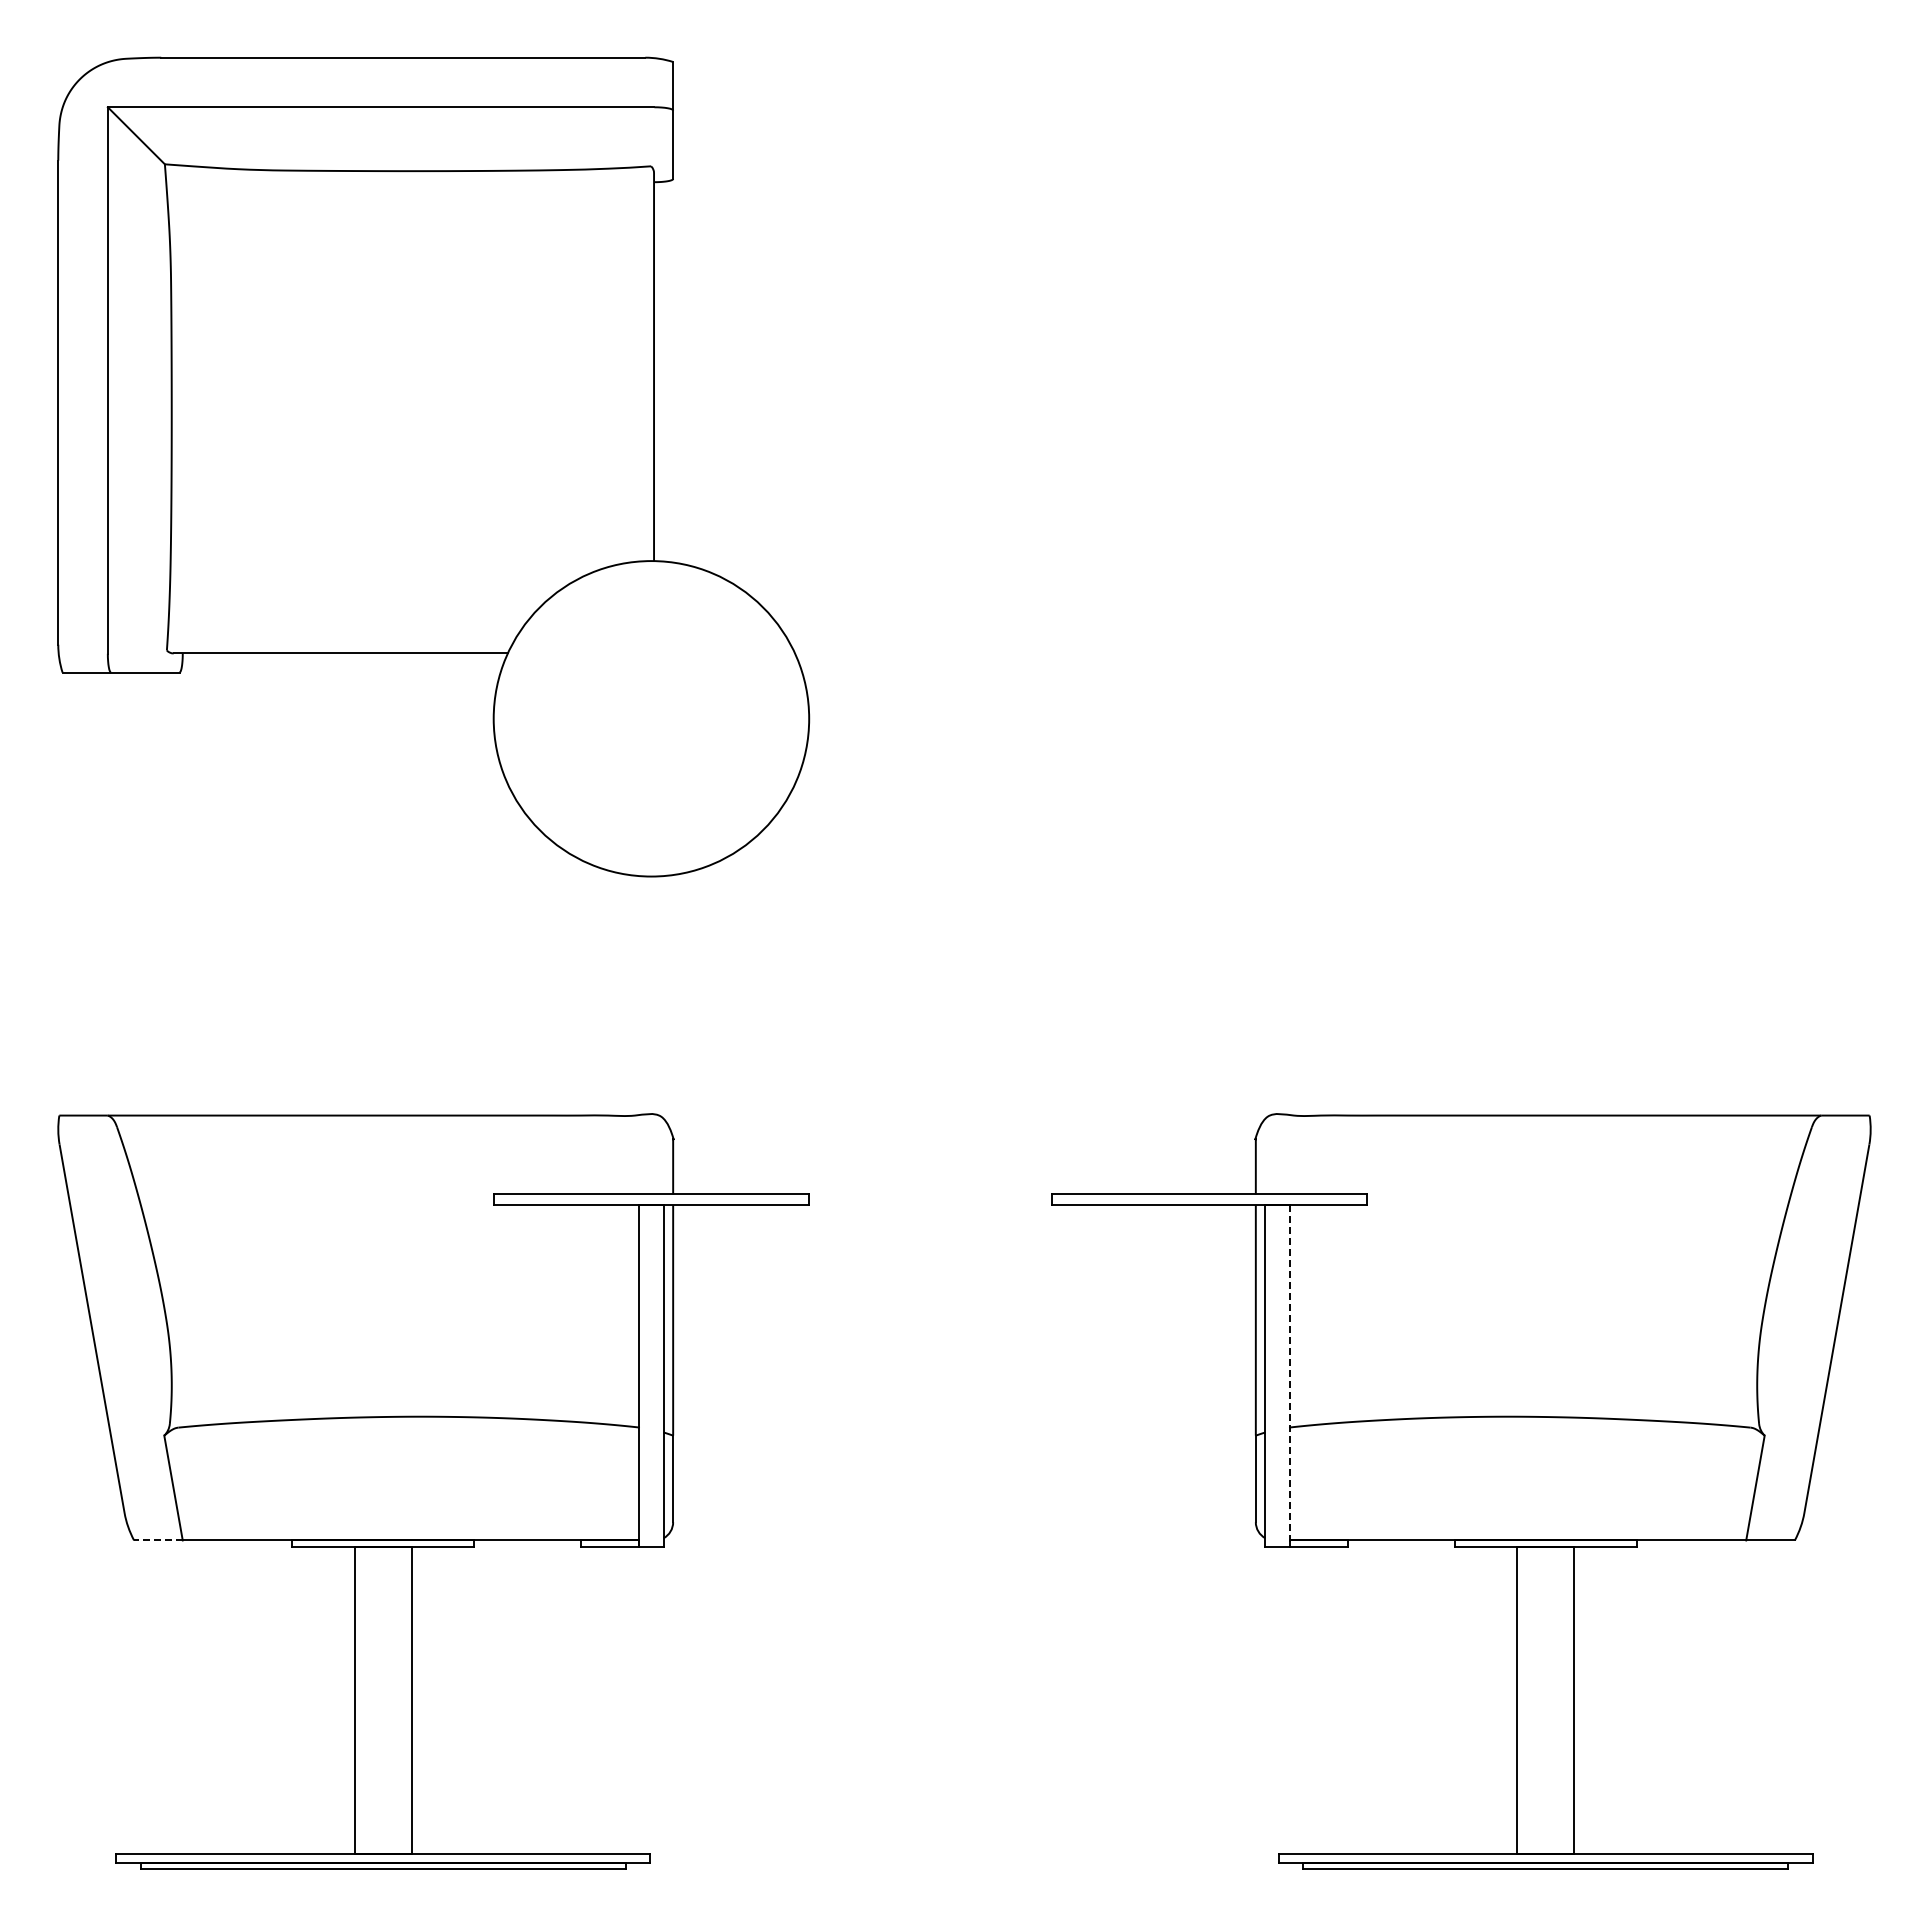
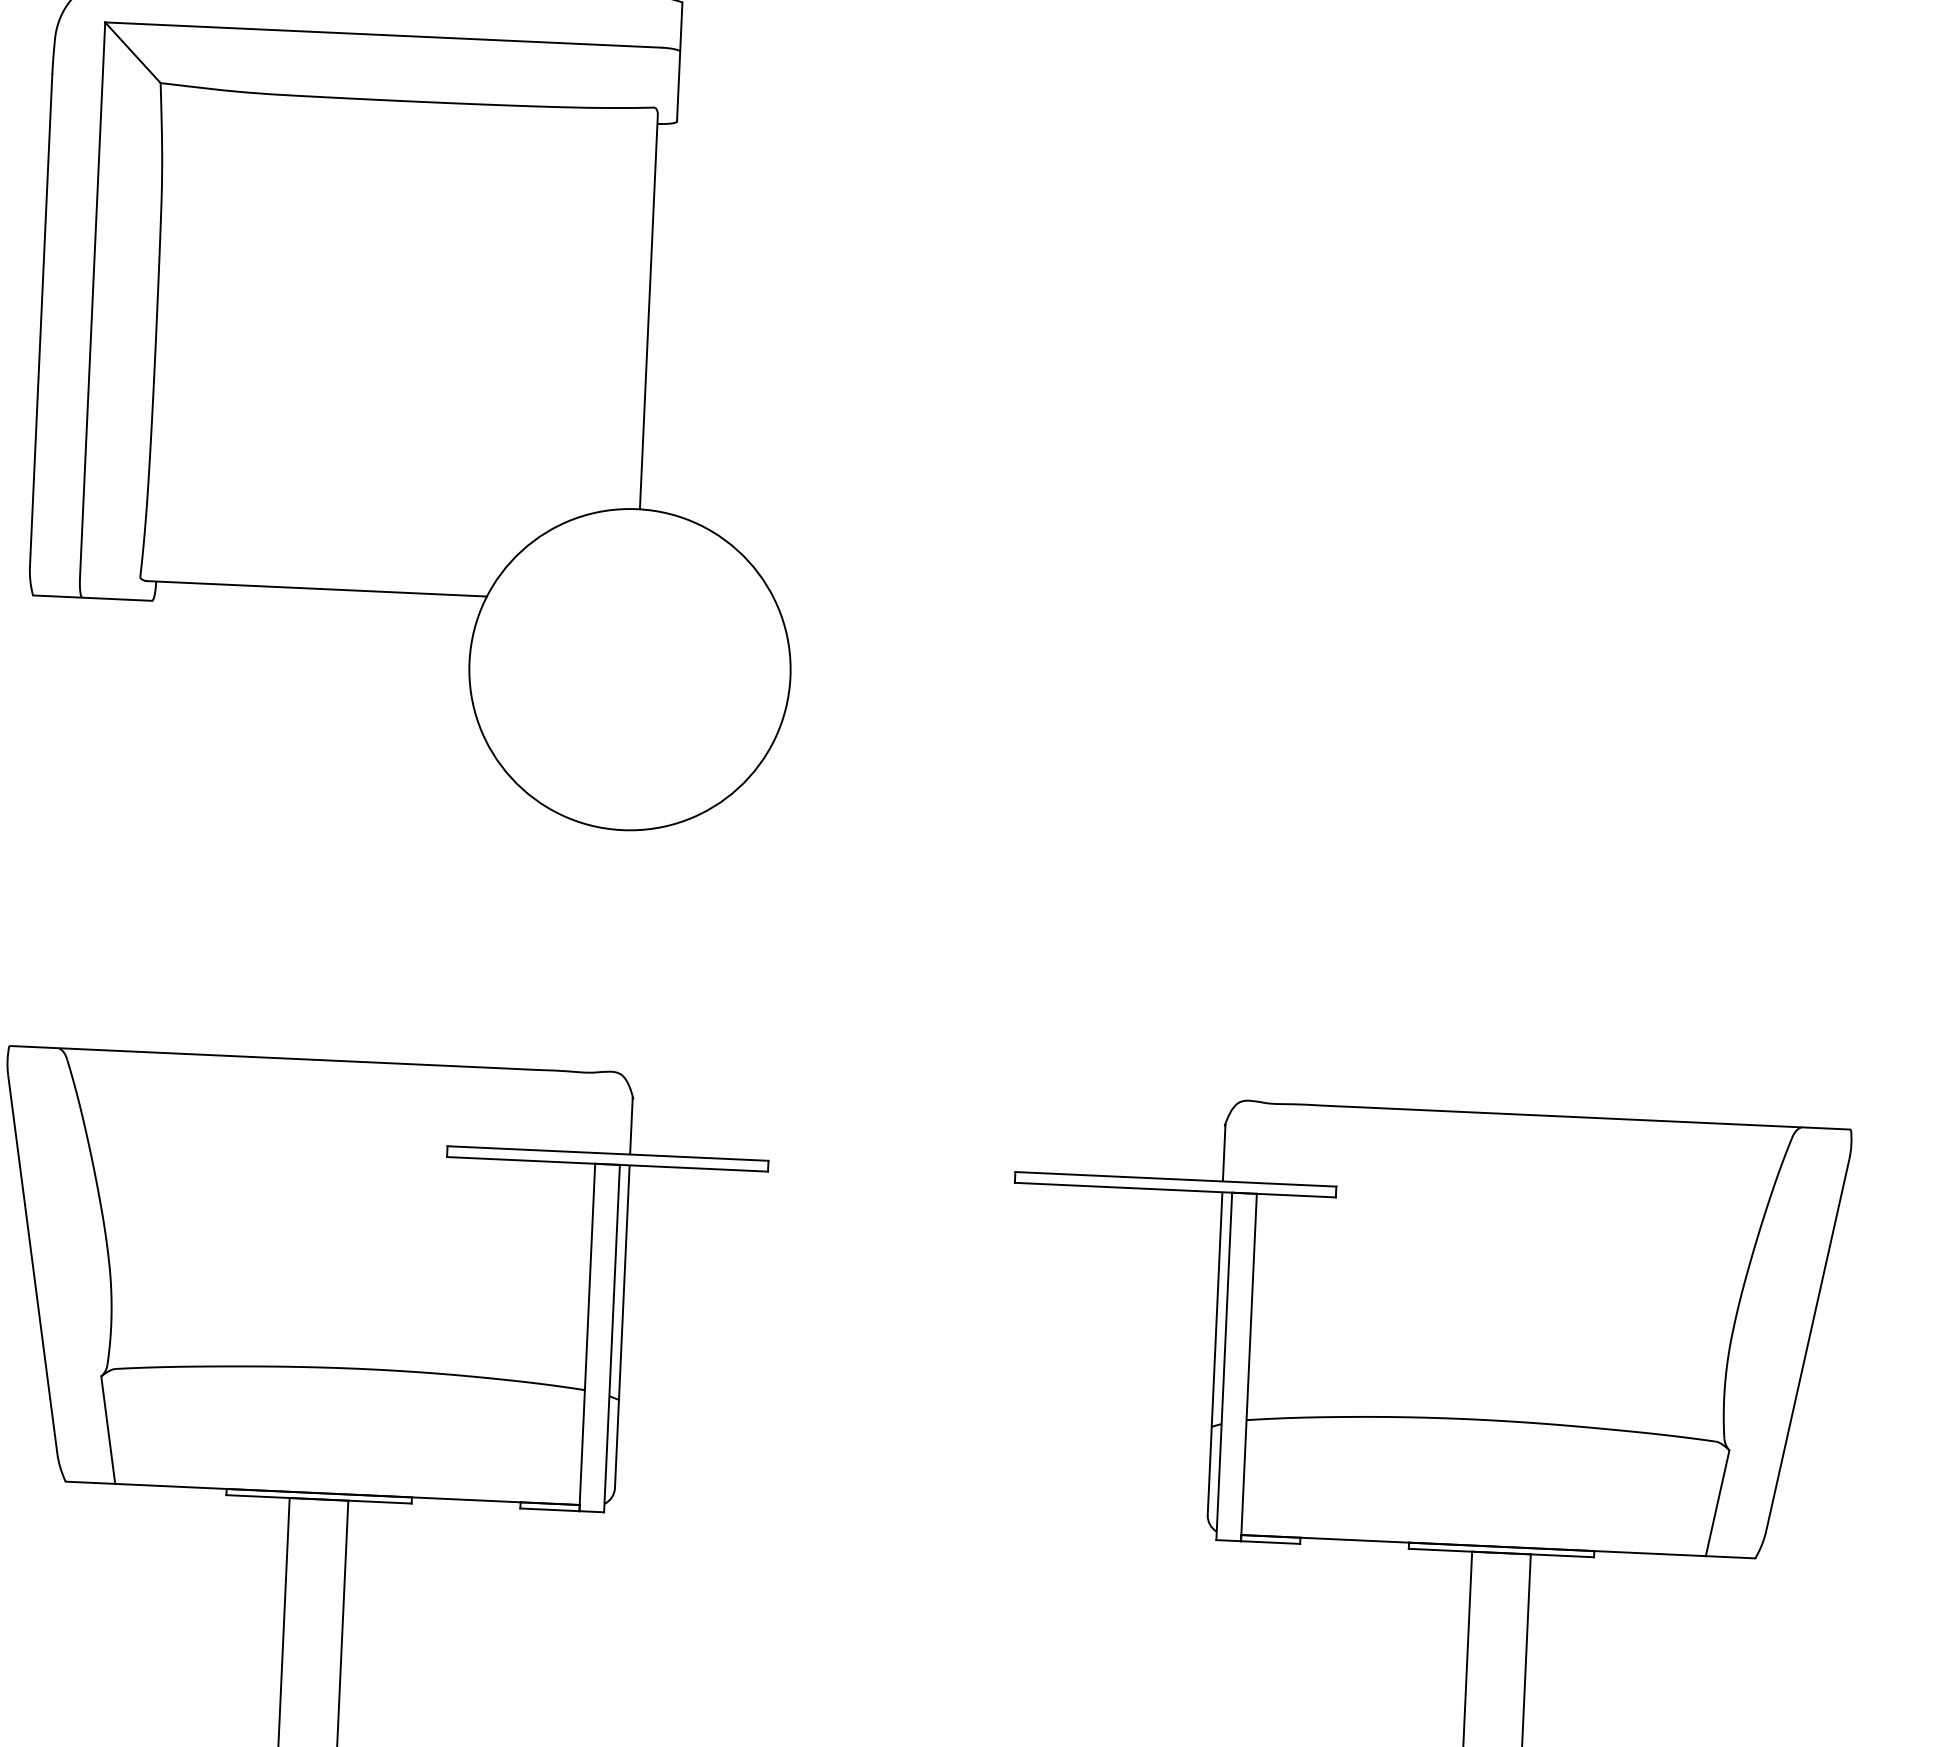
line: (1289, 1375) -> (1248, 1367), dashed -> solid
line: (157, 1540) -> (89, 1482), dashed -> solid

